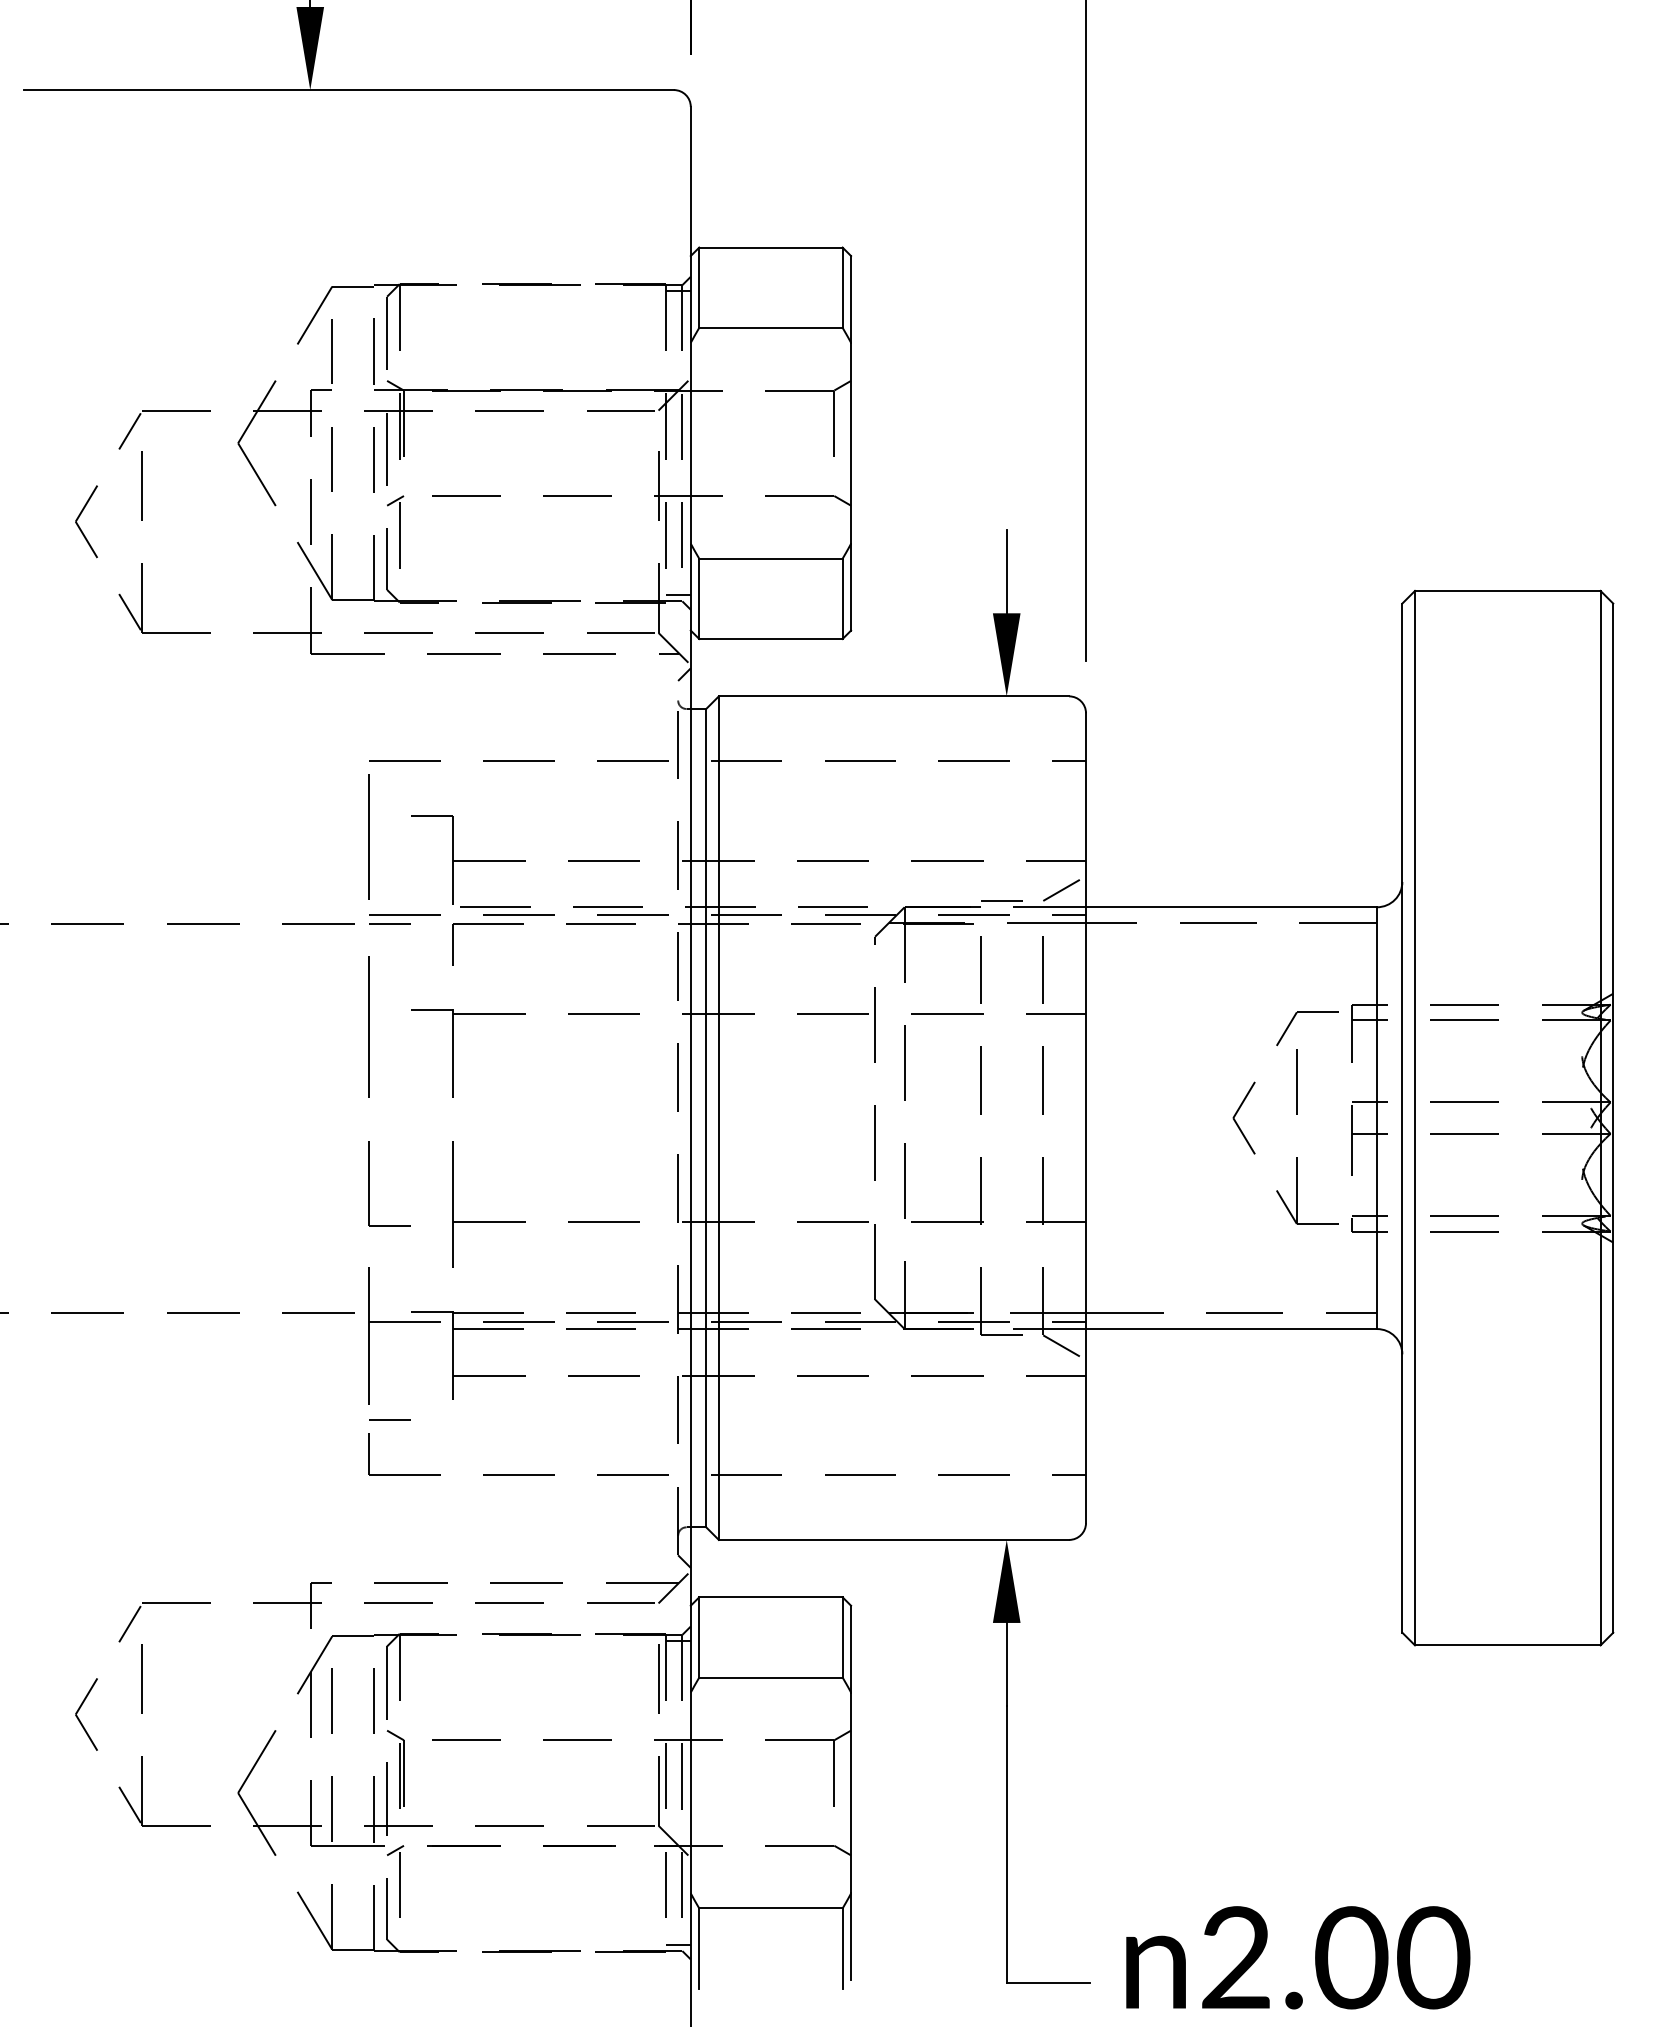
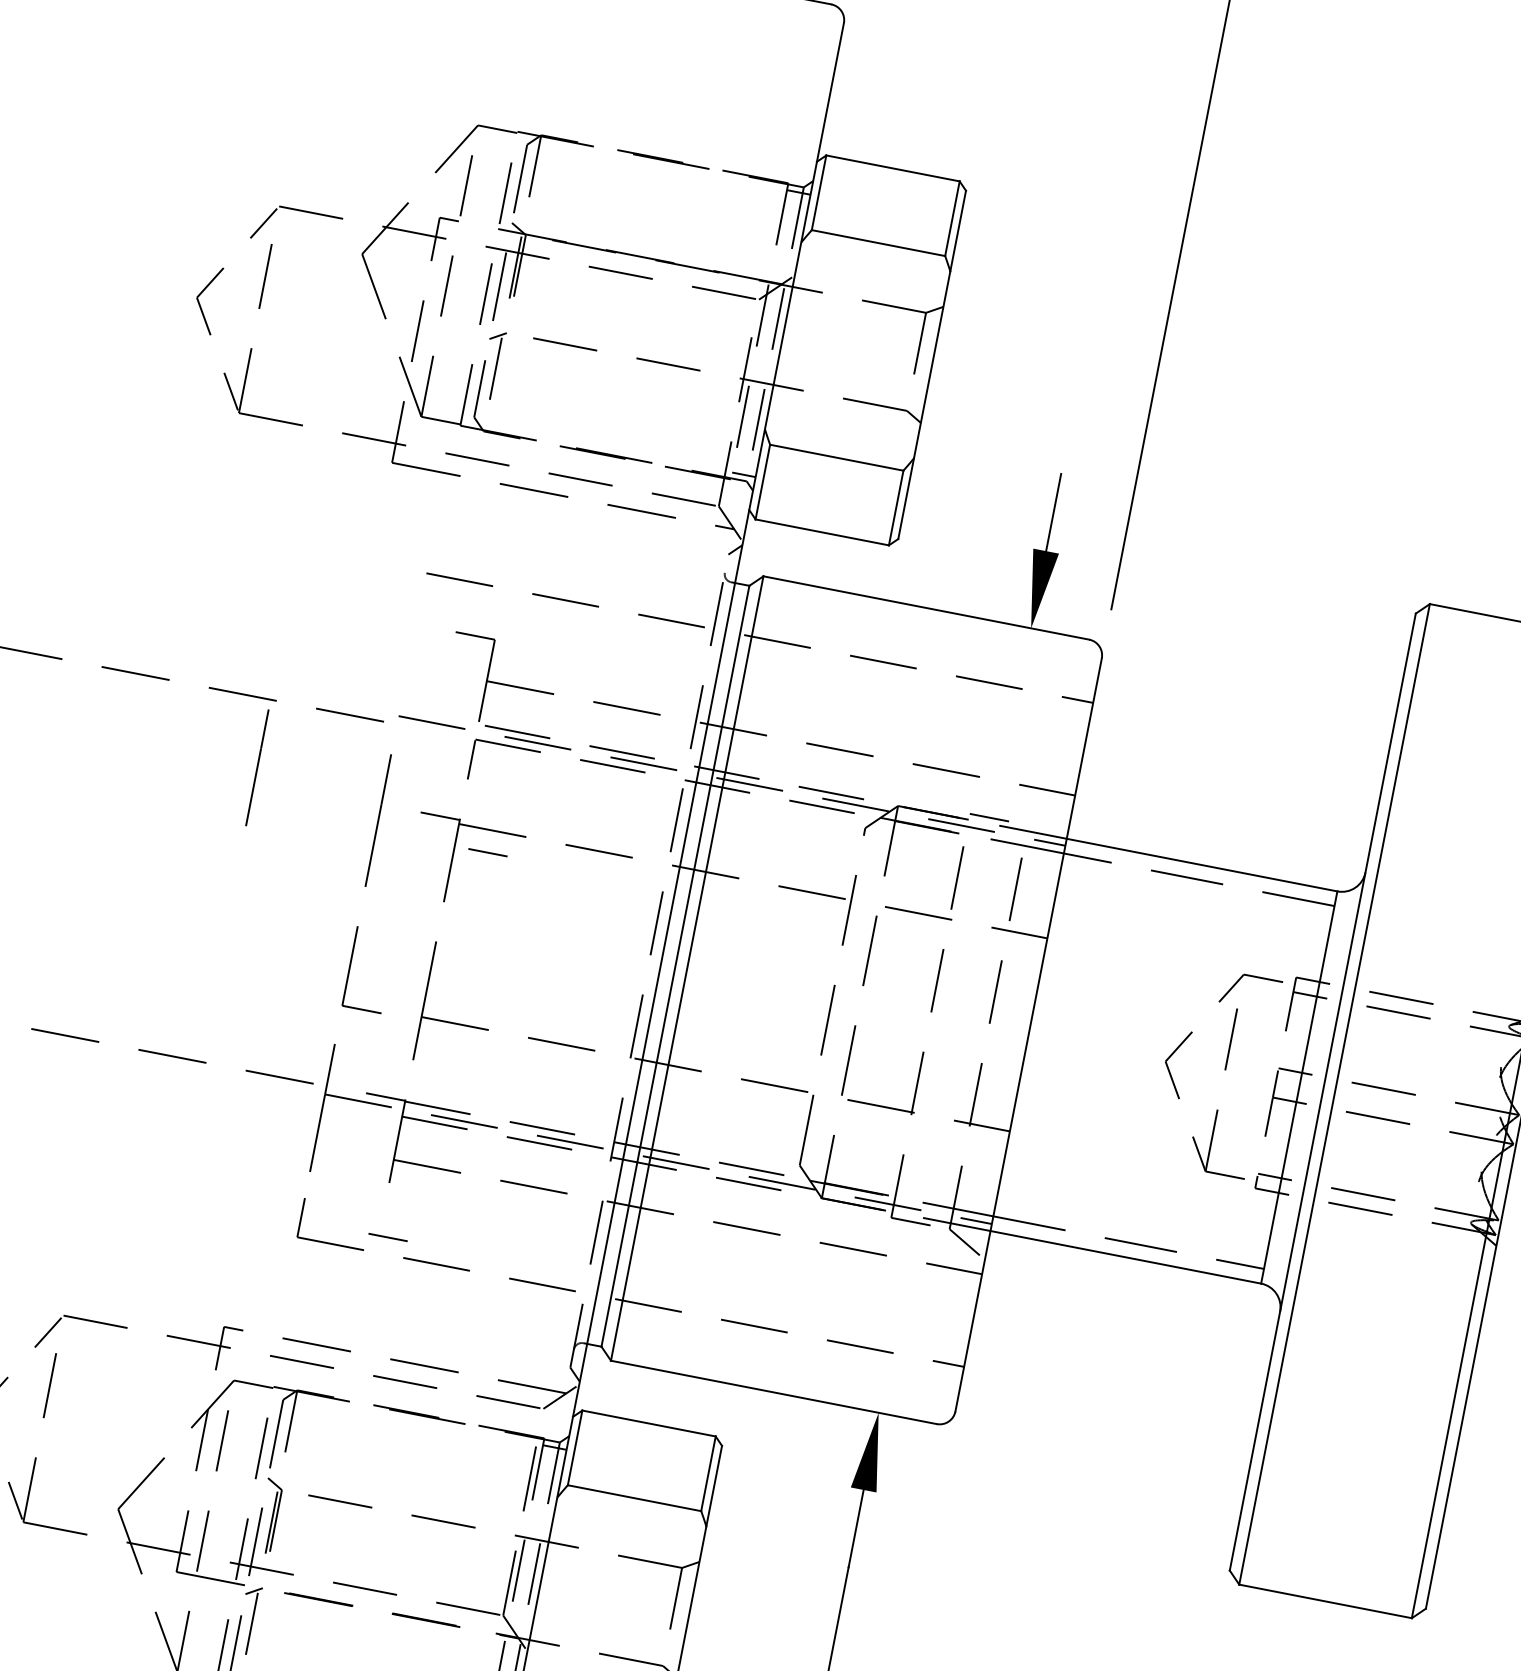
line: (368, 836) -> (256, 767), moved
line: (1064, 888) -> (1050, 817), removed
line: (389, 923) -> (487, 851), moved
line: (389, 1419) -> (387, 1236), moved

